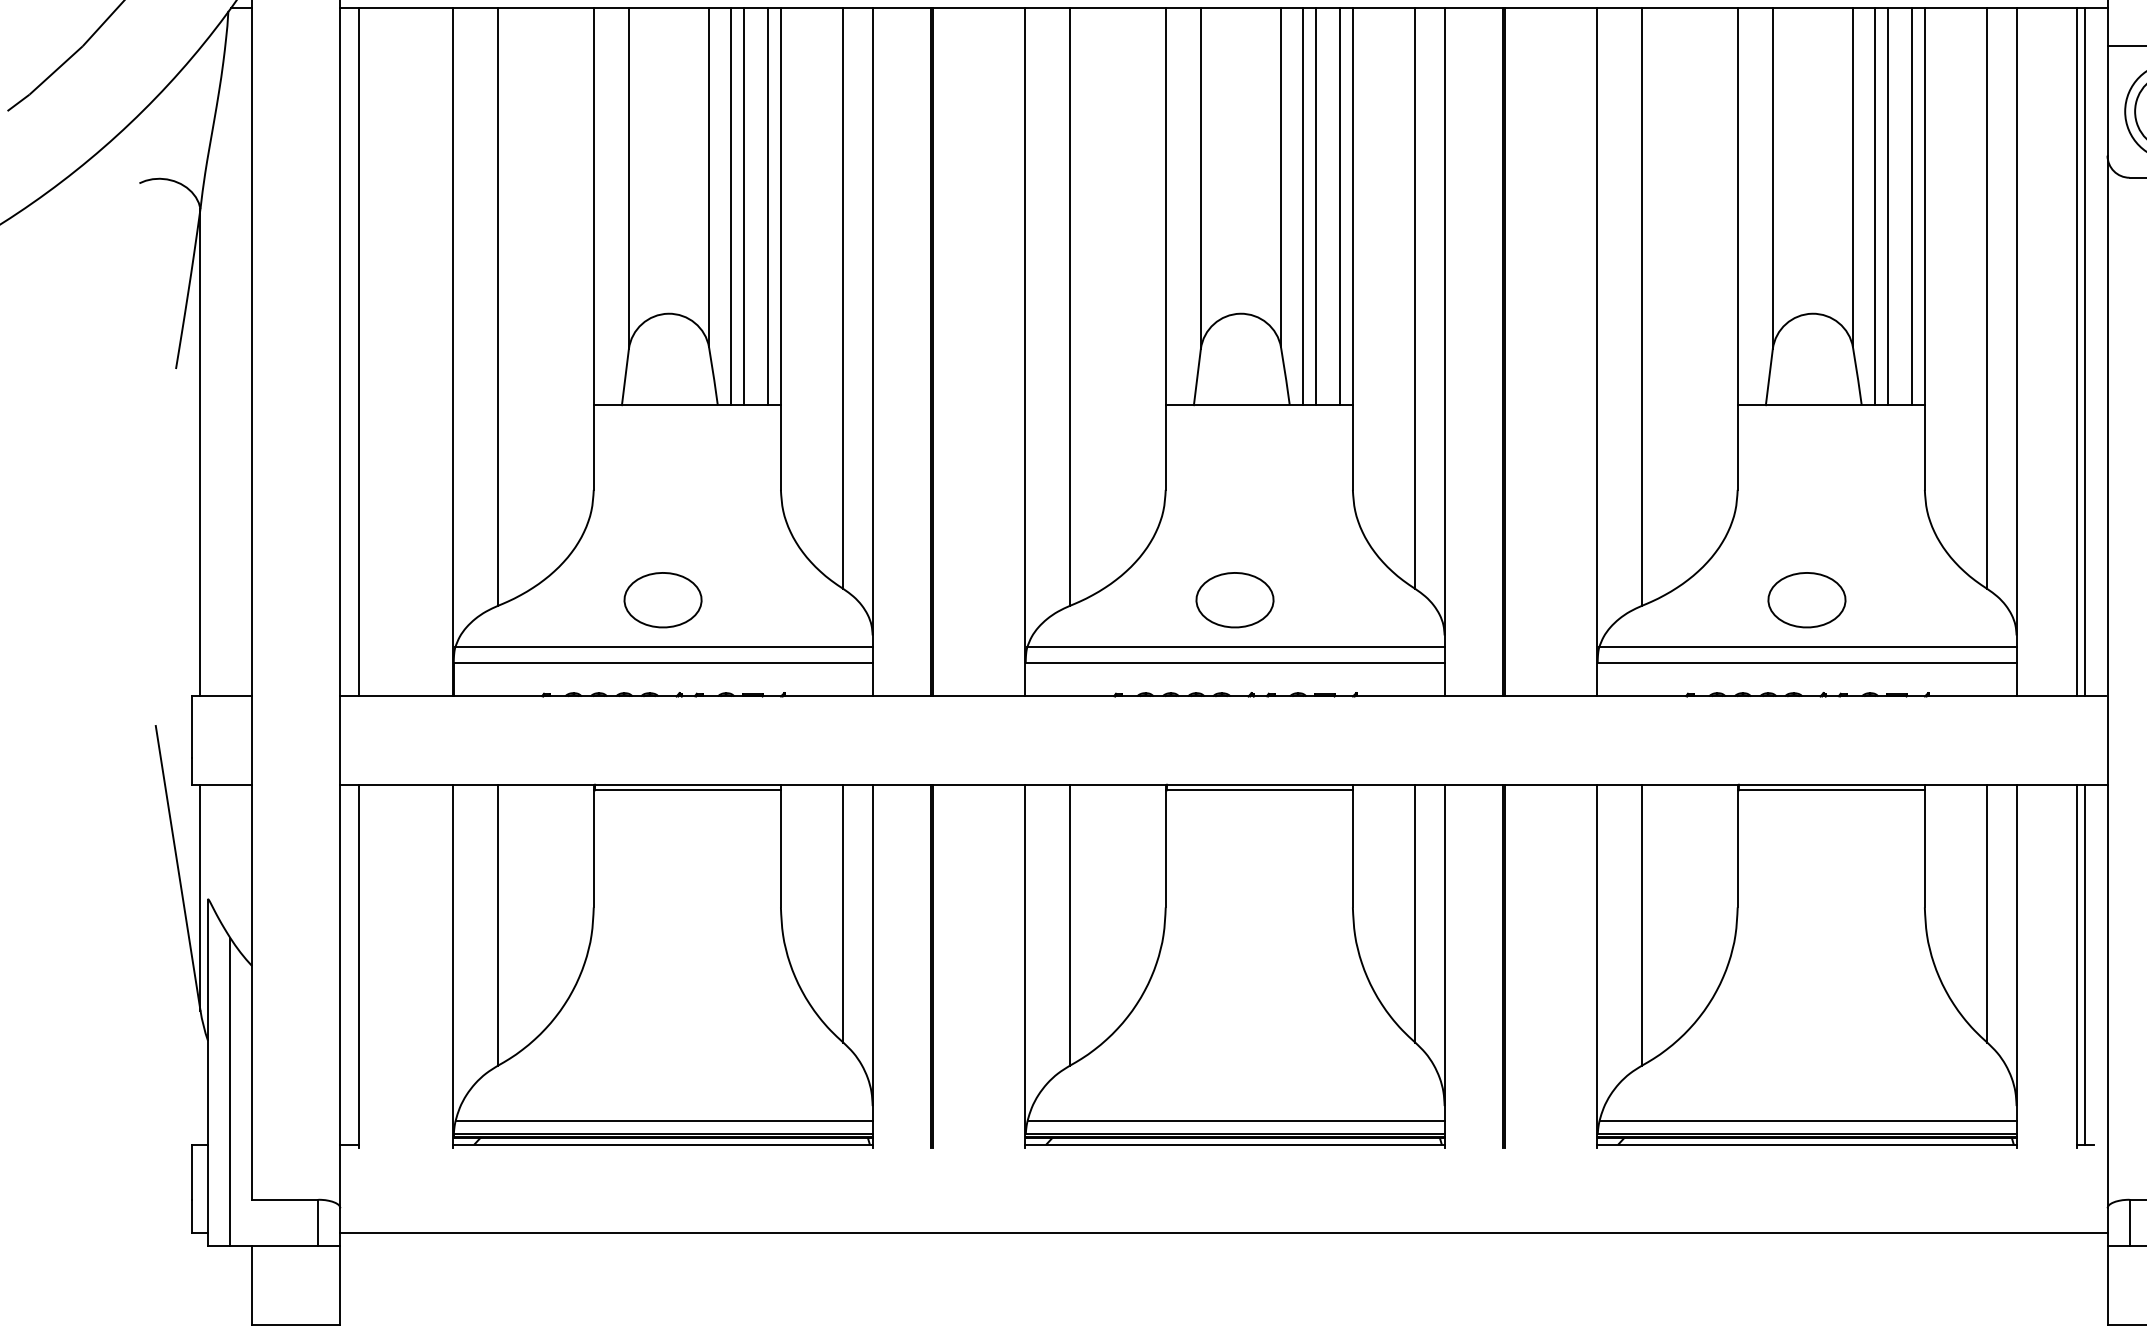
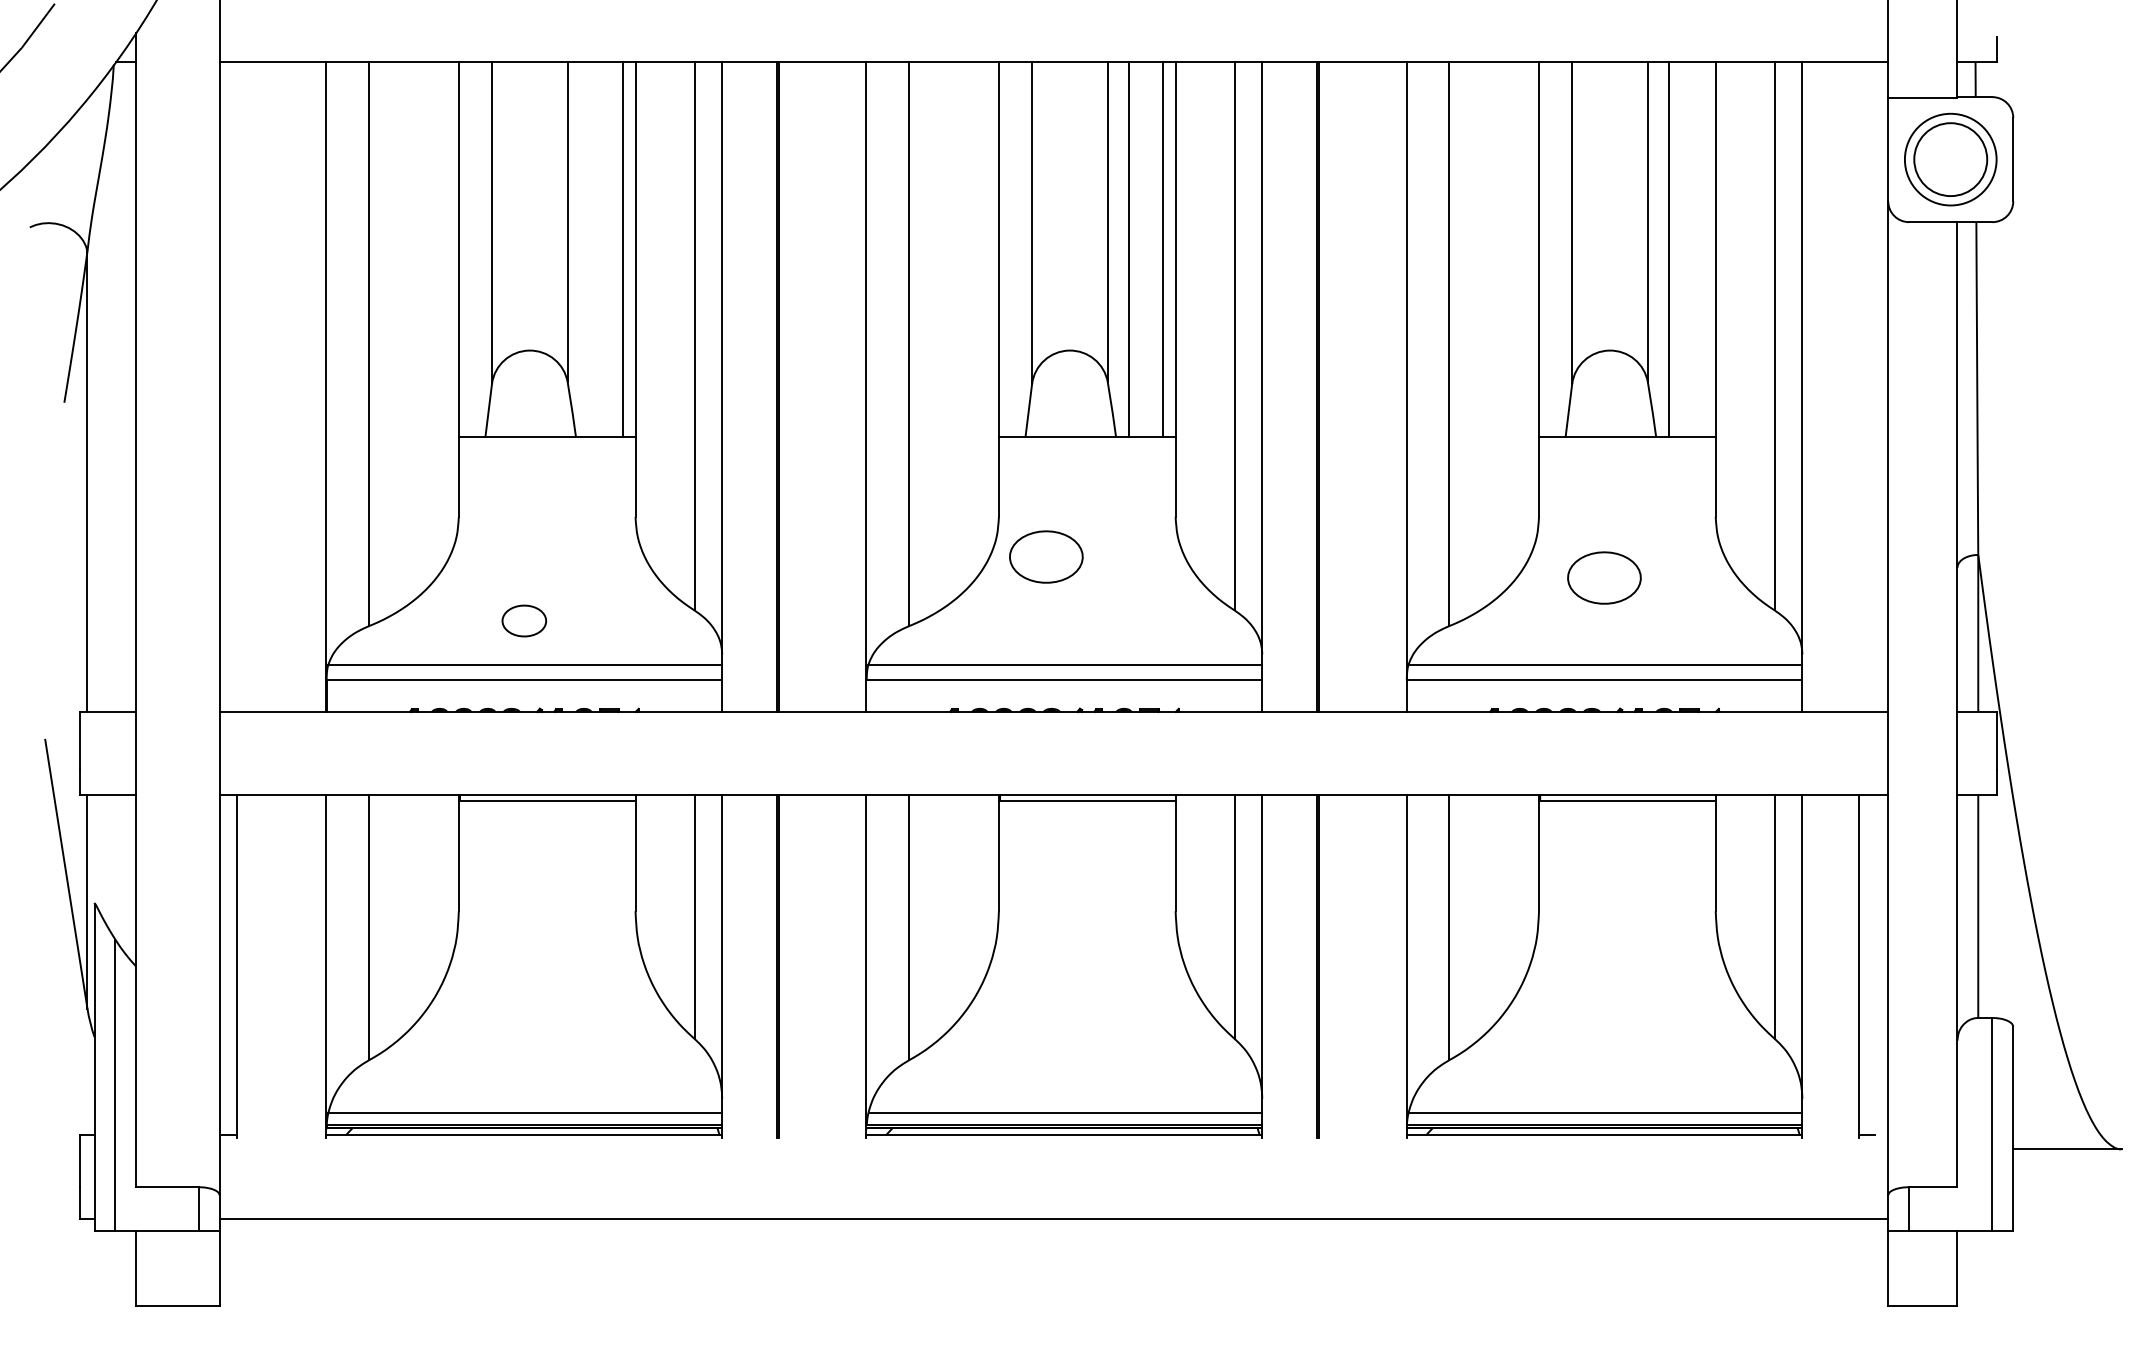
line: (731, 206) -> (588, 249), removed
line: (744, 206) -> (601, 249), removed
line: (1316, 206) -> (1141, 249), removed
line: (1888, 206) -> (1681, 249), removed
line: (1911, 206) -> (1703, 249), removed
line: (359, 352) -> (237, 387), removed
line: (2077, 352) -> (1859, 387), removed
line: (2085, 352) -> (1867, 387), removed
part: (663, 599) -> (524, 620), size x0.6
part: (1235, 599) -> (1046, 556), moved
part: (1807, 599) -> (1604, 577), moved
line: (2085, 964) -> (1867, 965), removed

